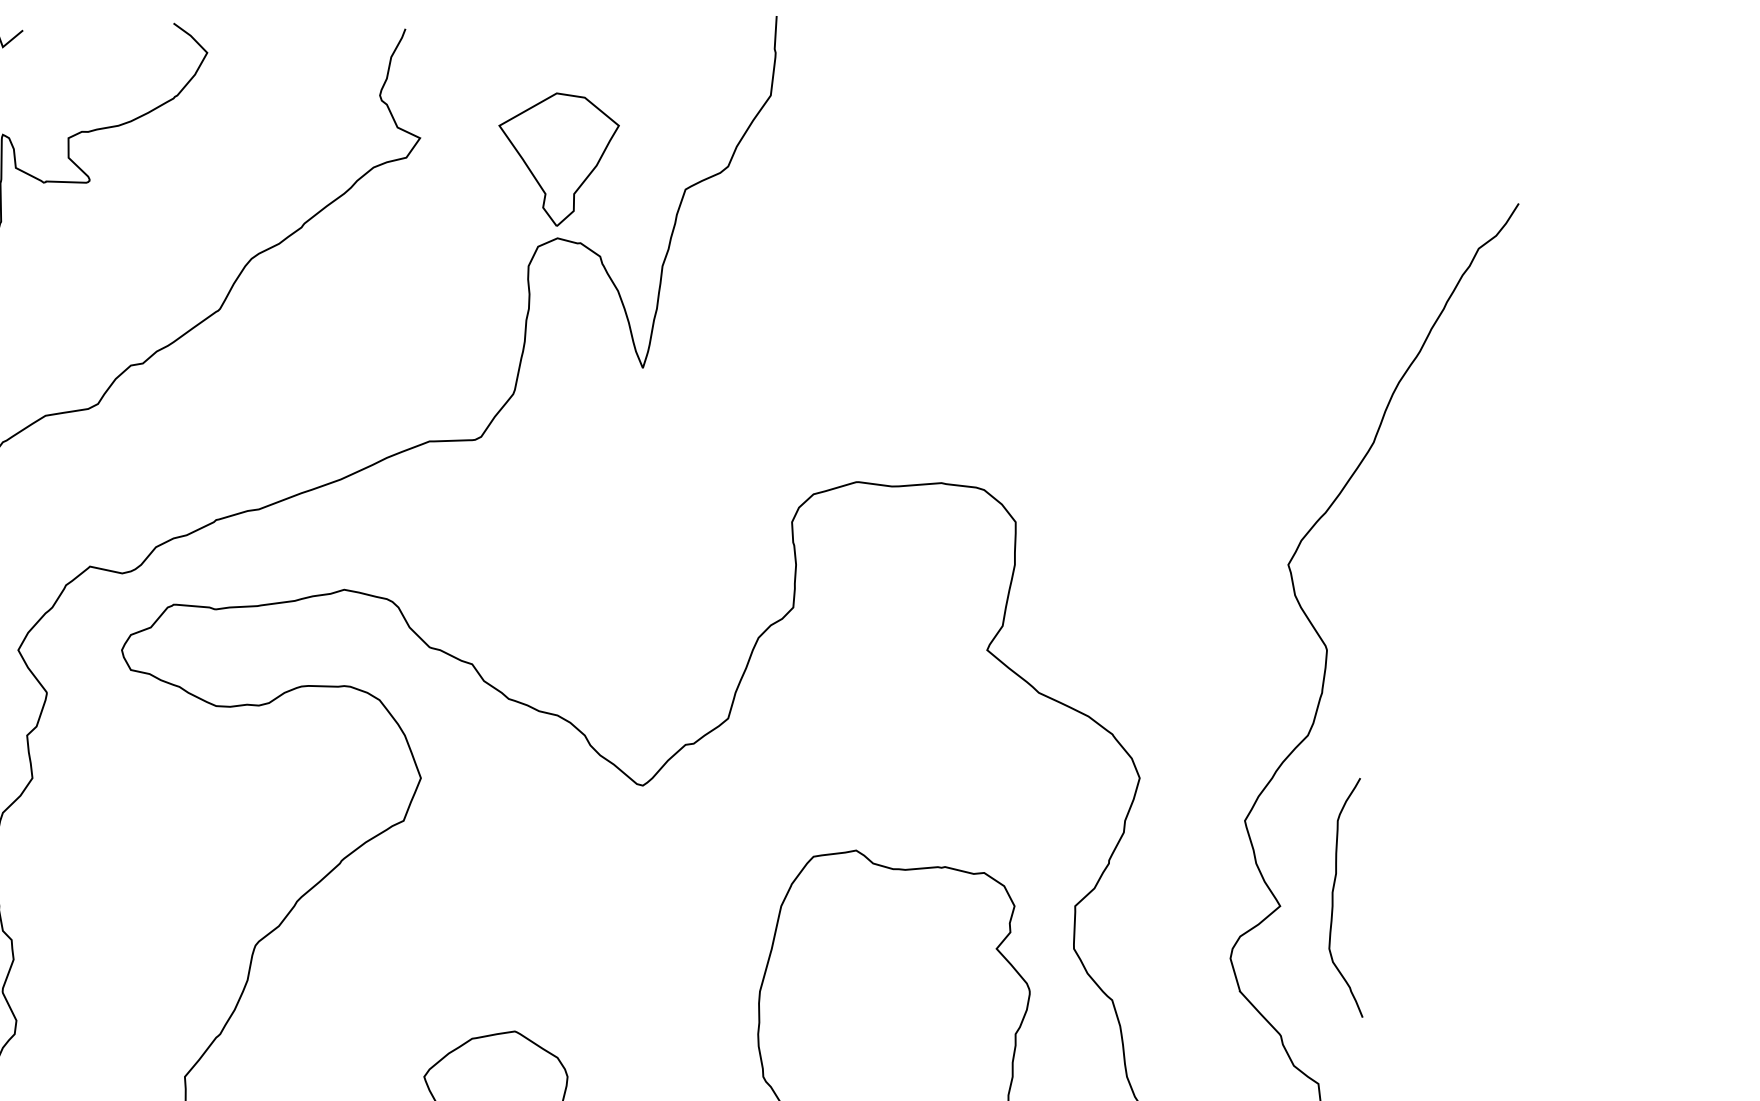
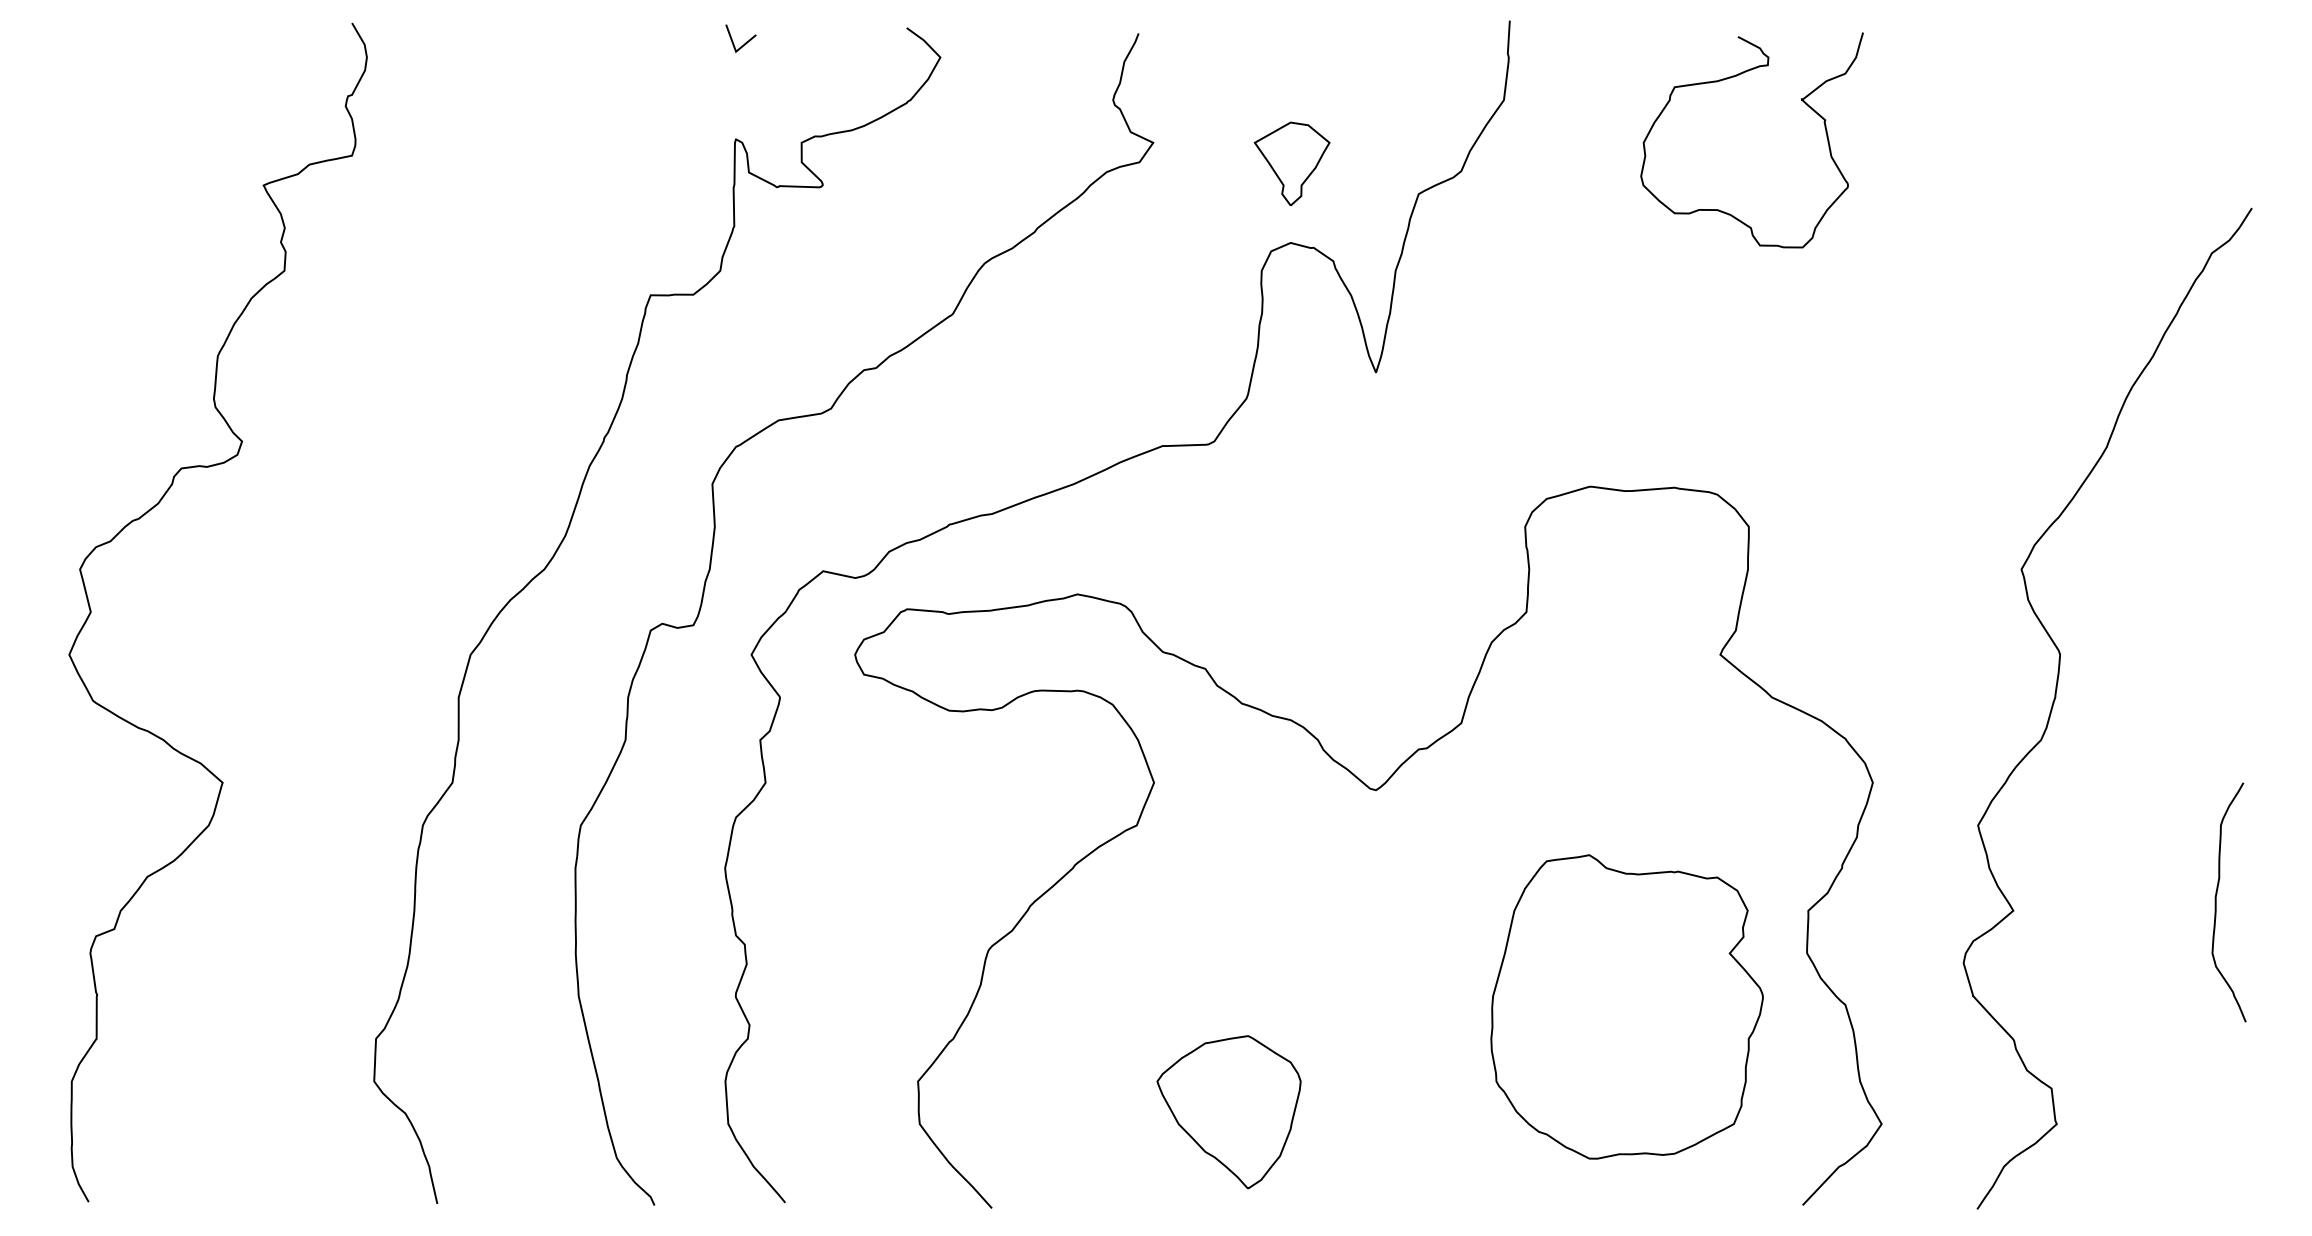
curve: (1068, 95) -> (1801, 100), added
part: (558, 158) -> (1291, 163), size x0.62
curve: (1333, 897) -> (2216, 902), moved

